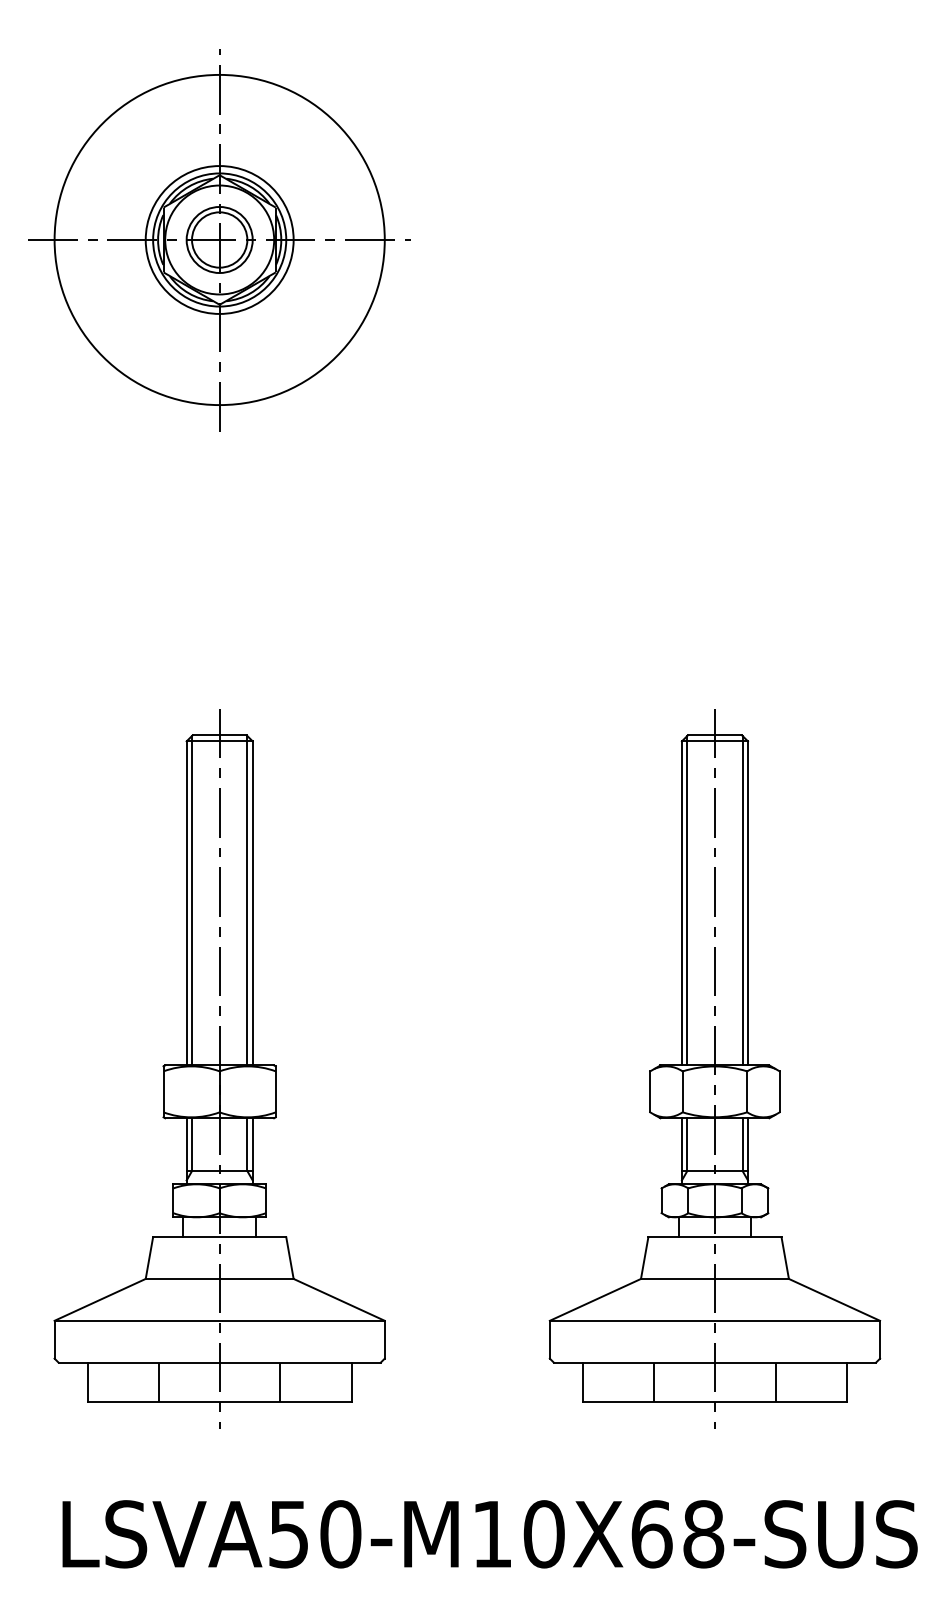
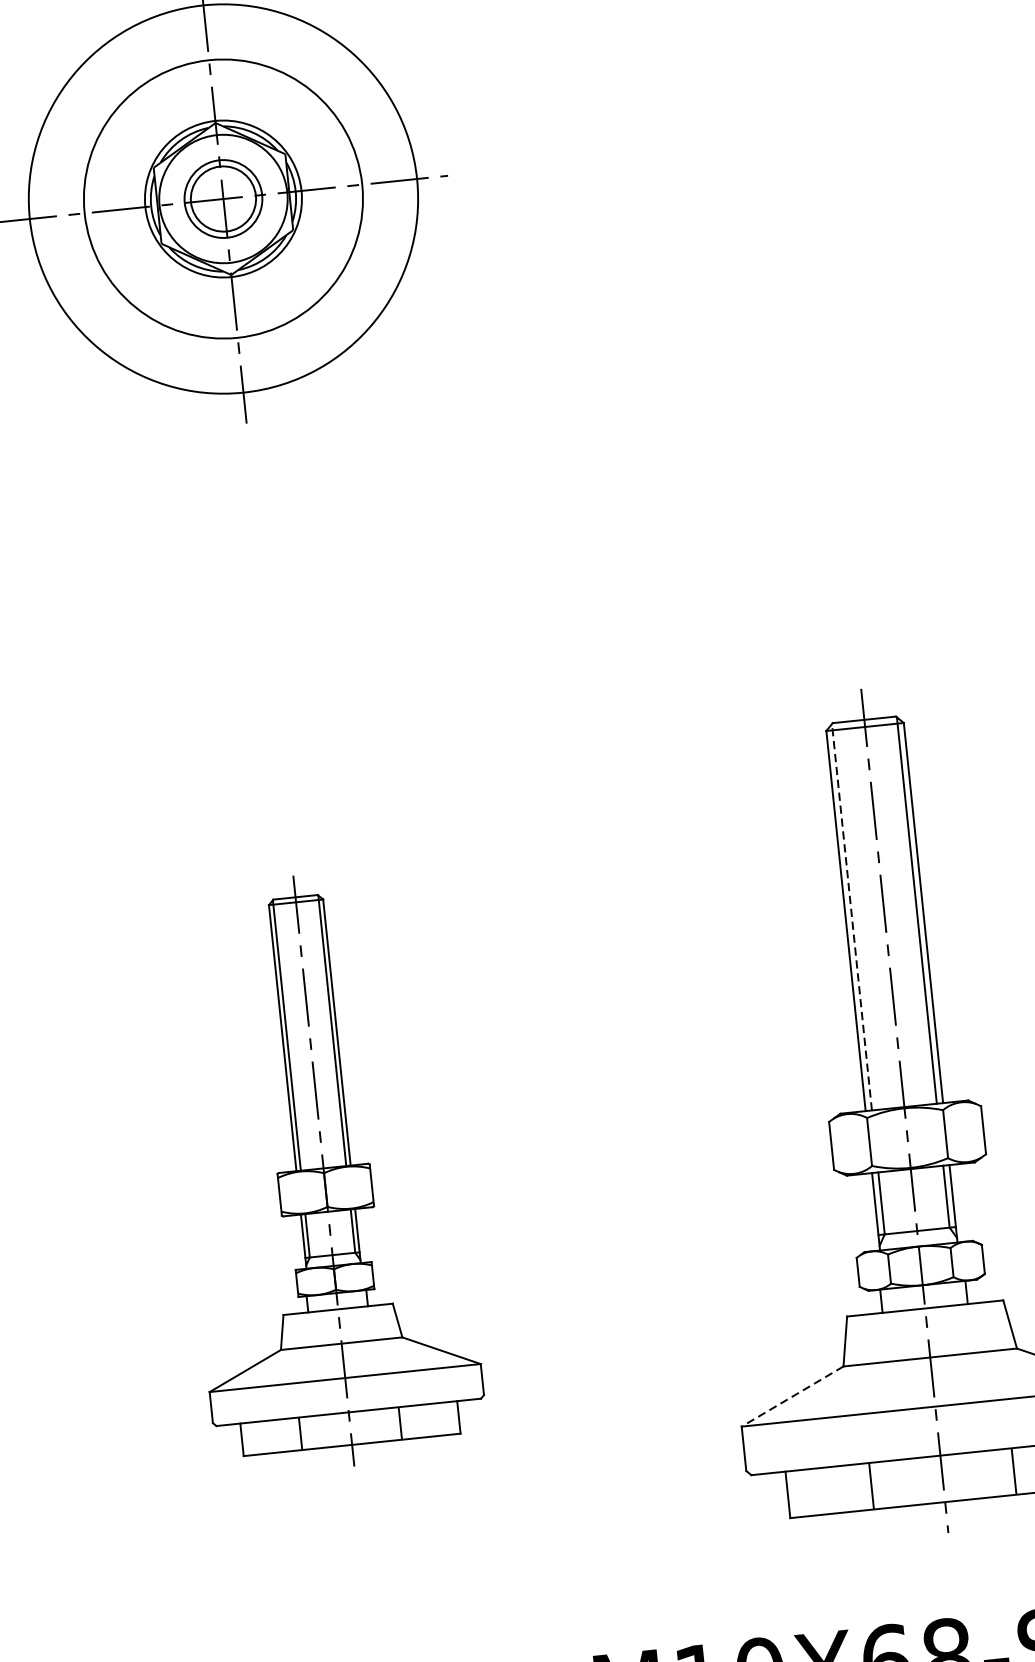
circle: (219, 239) -> (223, 198), size x1.6
line: (687, 900) -> (852, 916), solid -> dashed
part: (219, 1068) -> (323, 1170), size x0.7
line: (594, 1300) -> (791, 1397), solid -> dashed

